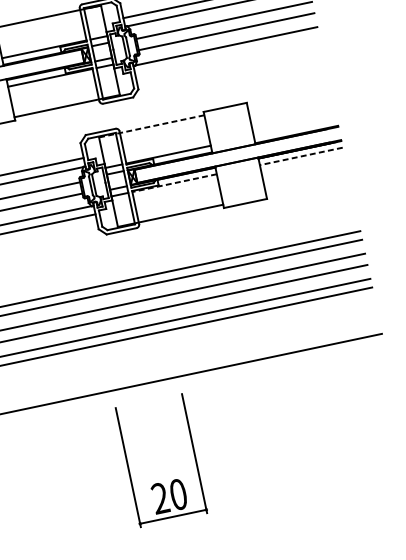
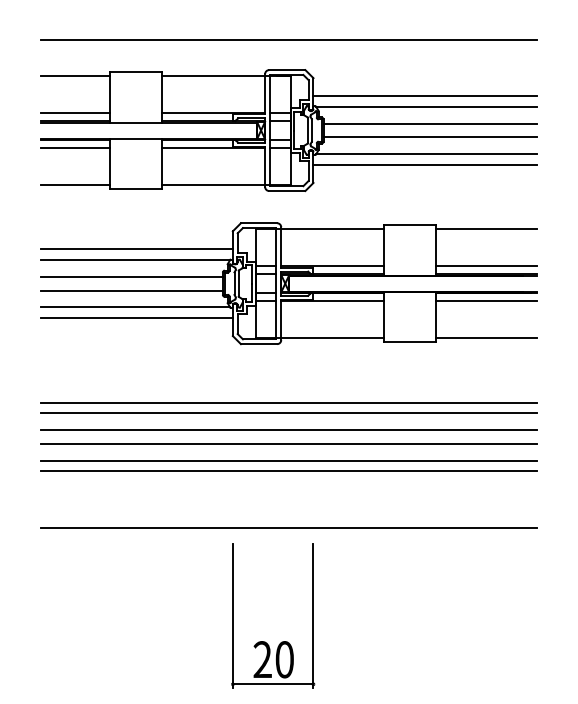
line: (227, 54) -> (425, 164), added
line: (288, 97) -> (486, 229), added
line: (151, 126) -> (319, 229), dashed -> solid
line: (295, 128) -> (486, 266), added
line: (301, 156) -> (486, 301), dashed -> solid
line: (174, 183) -> (332, 301), dashed -> solid
line: (307, 187) -> (486, 338), added
part: (159, 482) -> (265, 641), moved

